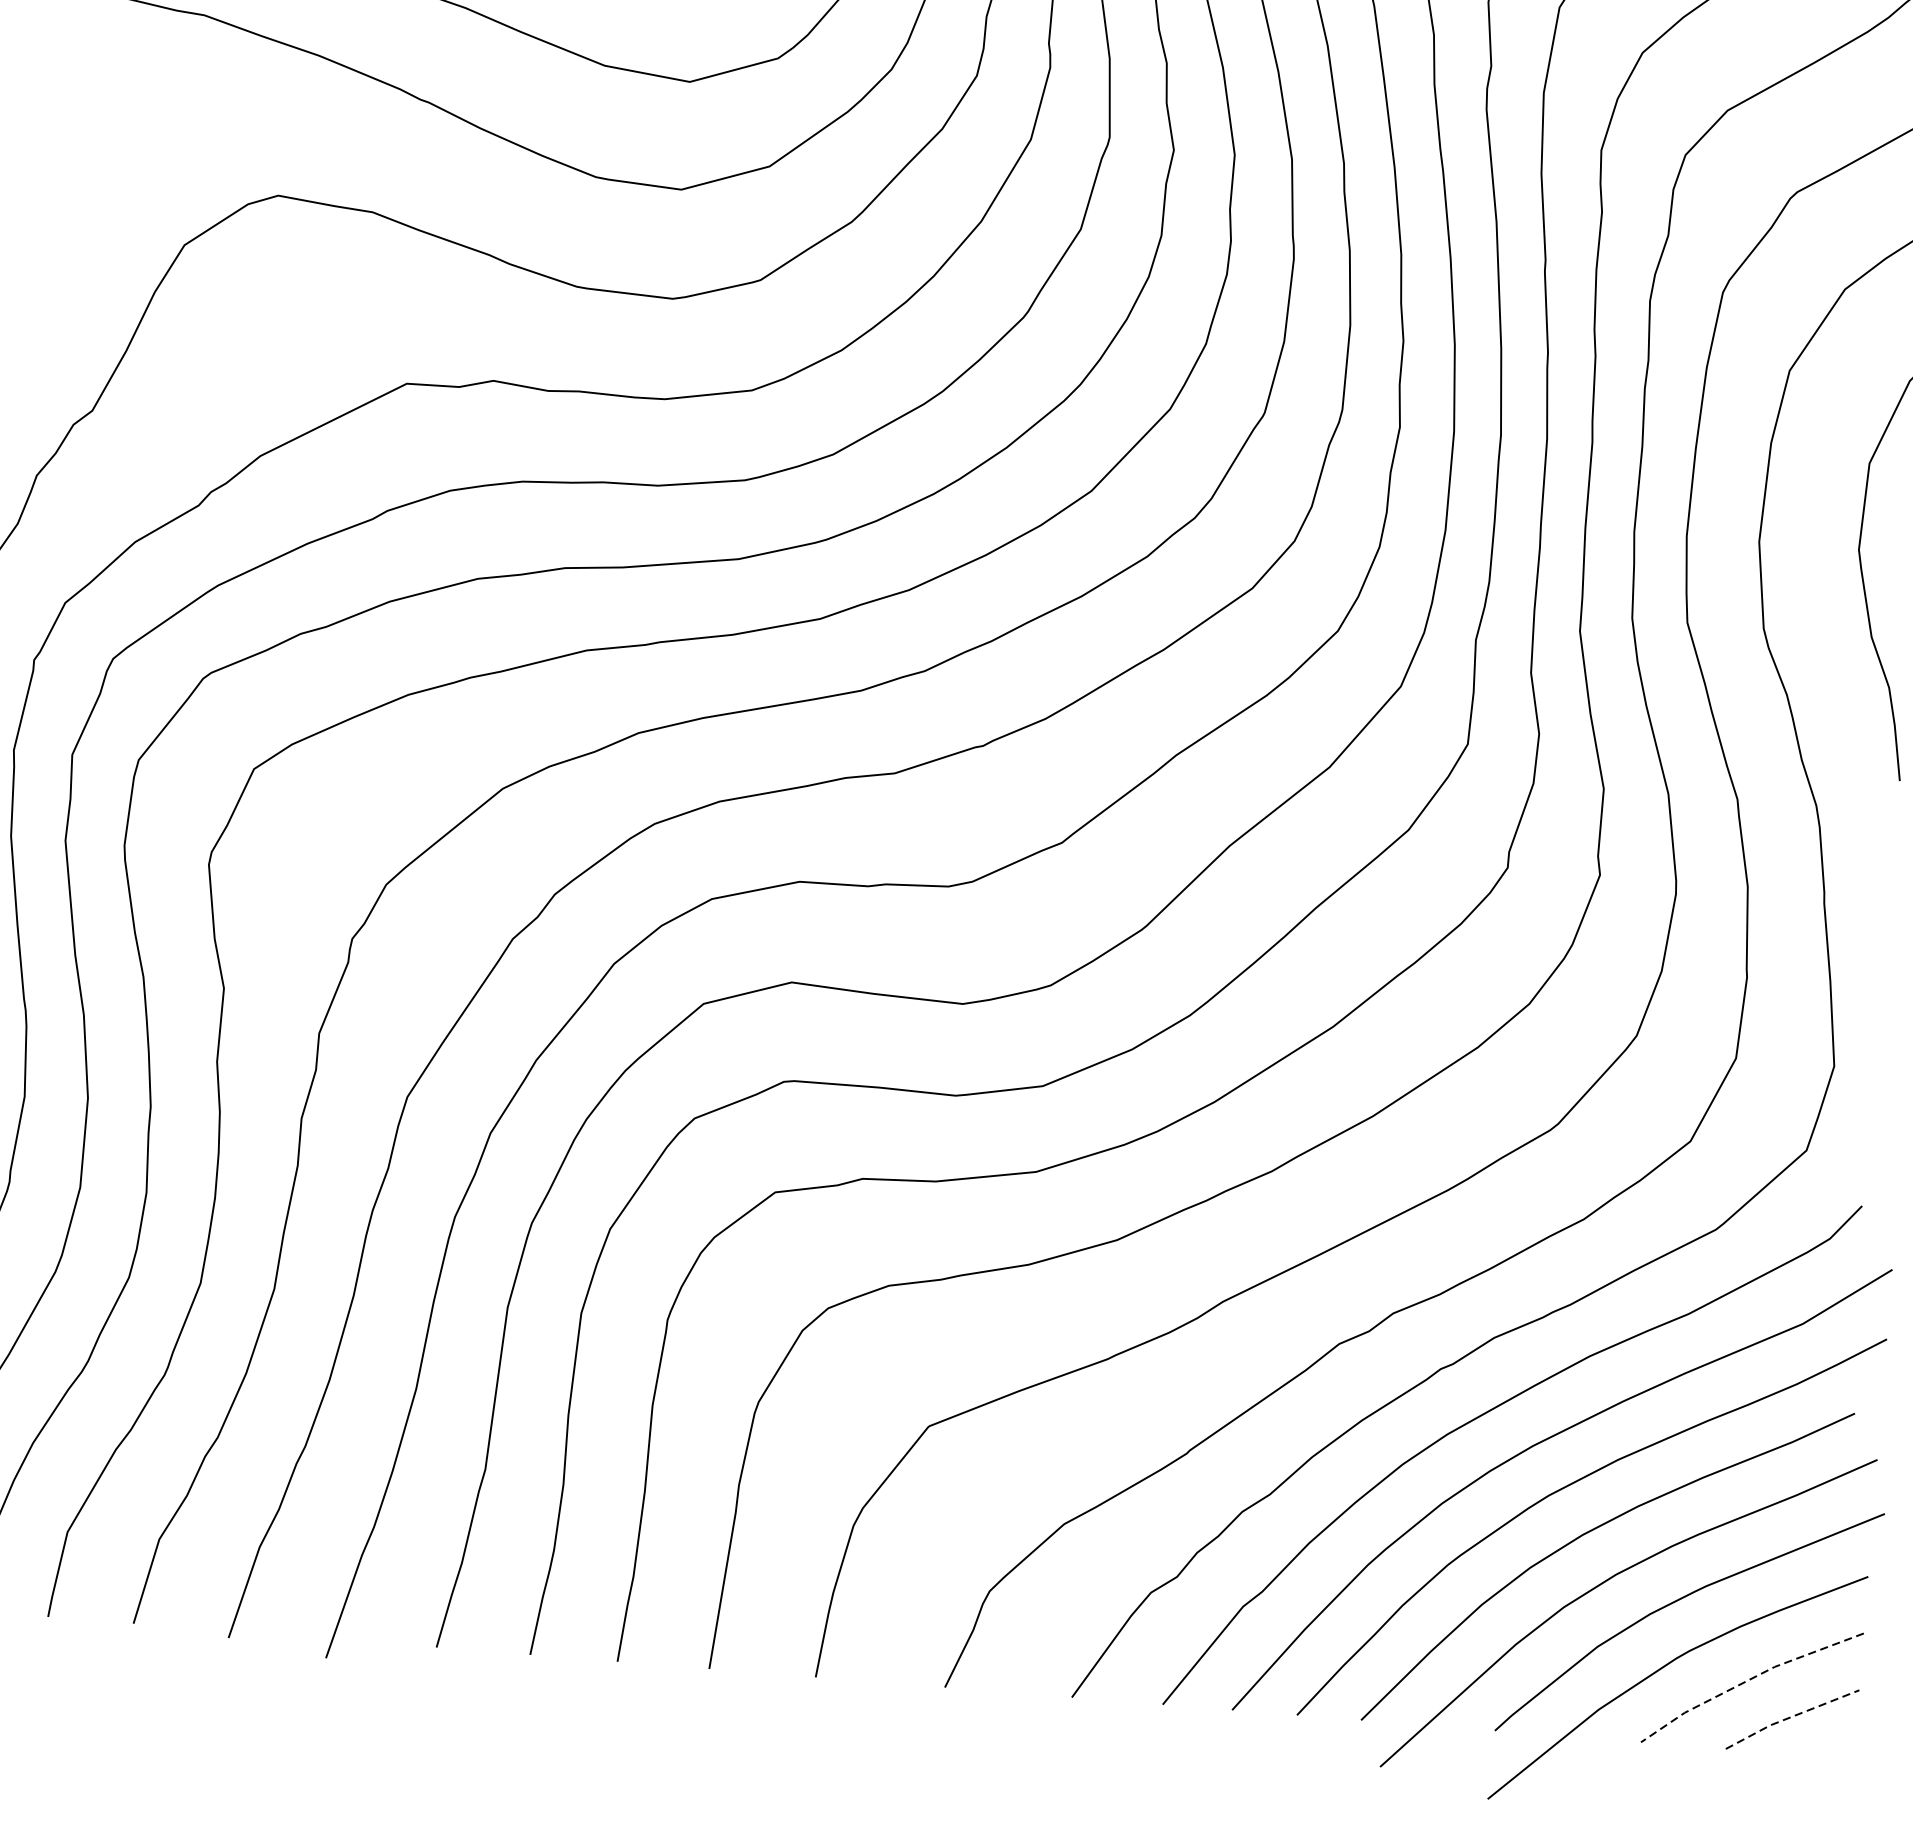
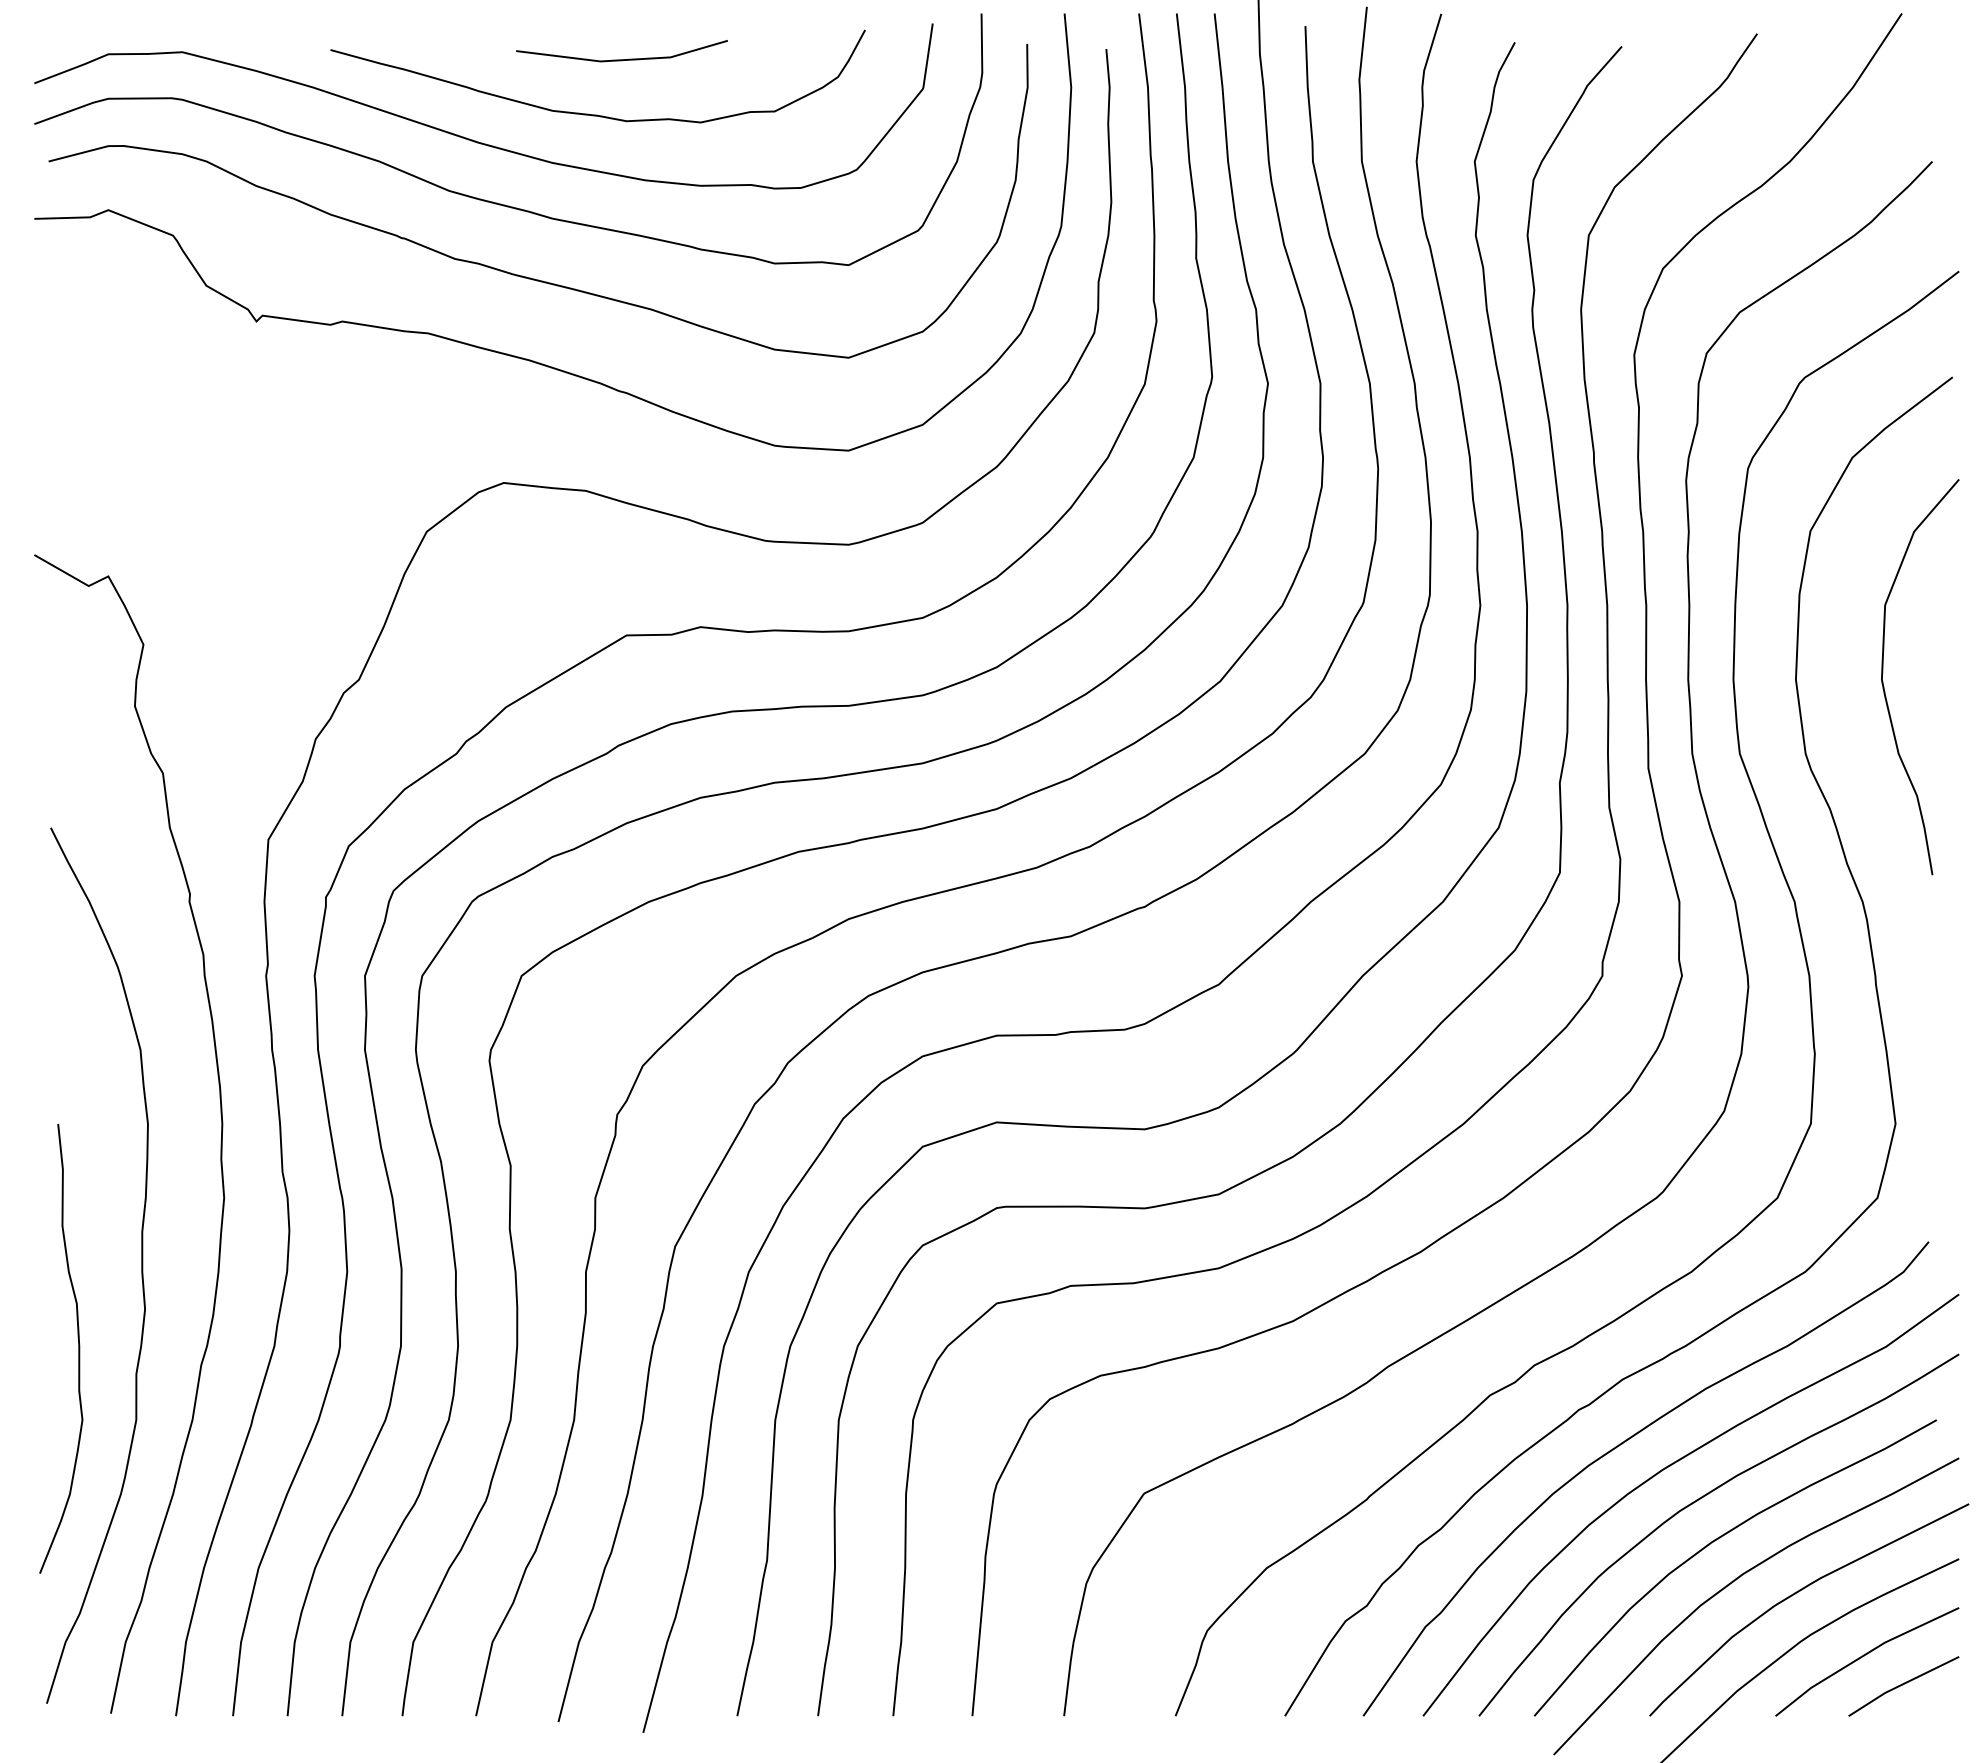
line: (1748, 1681) -> (1863, 1656), dashed -> solid
line: (1791, 1717) -> (1902, 1684), dashed -> solid

